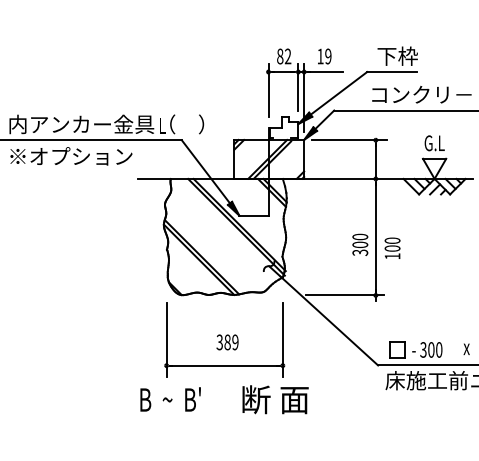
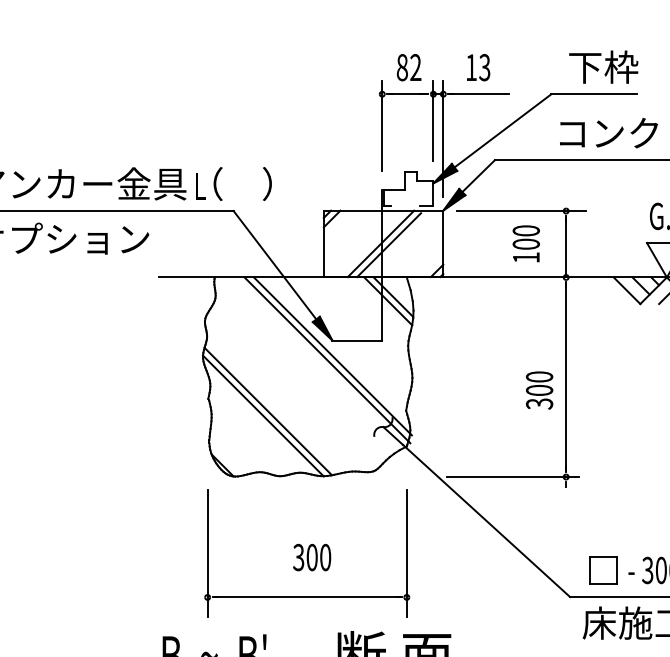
text: (328, 56) -> (485, 67), 19 -> 13
text: (392, 247) -> (526, 242), moved
text: (231, 342) -> (318, 557), 389 -> 300

